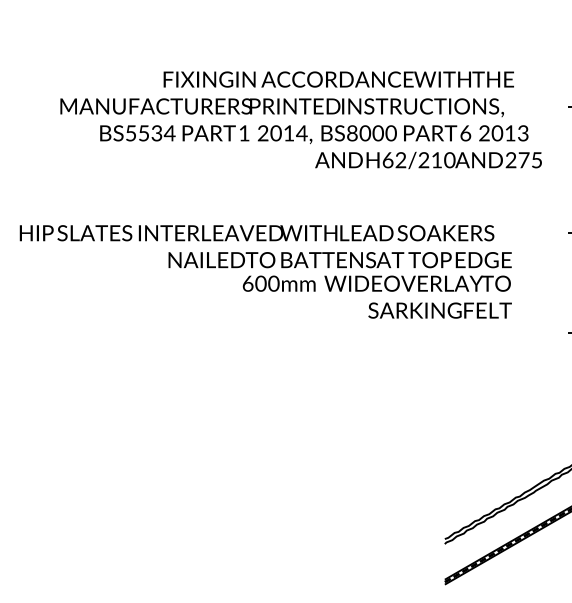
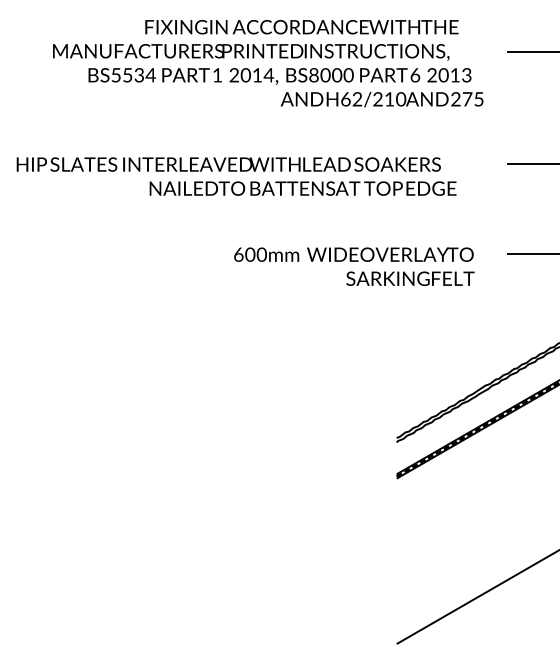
text: (377, 296) -> (354, 266), moved

